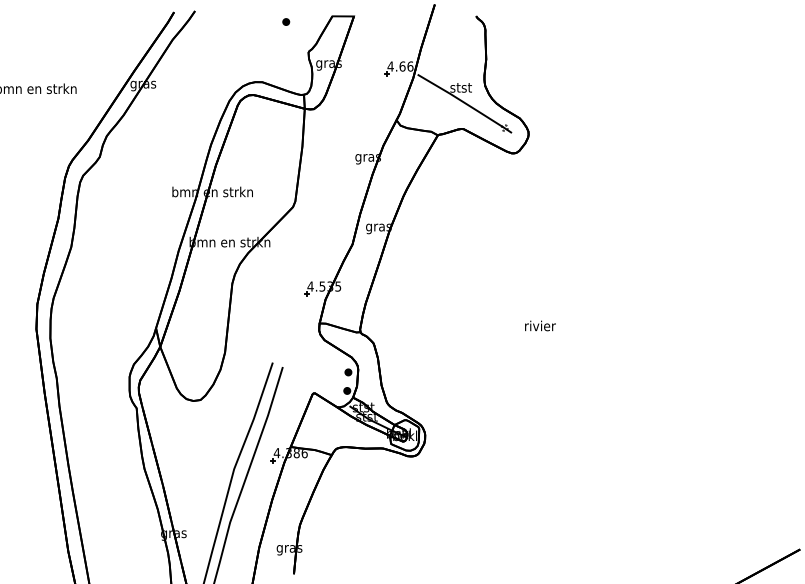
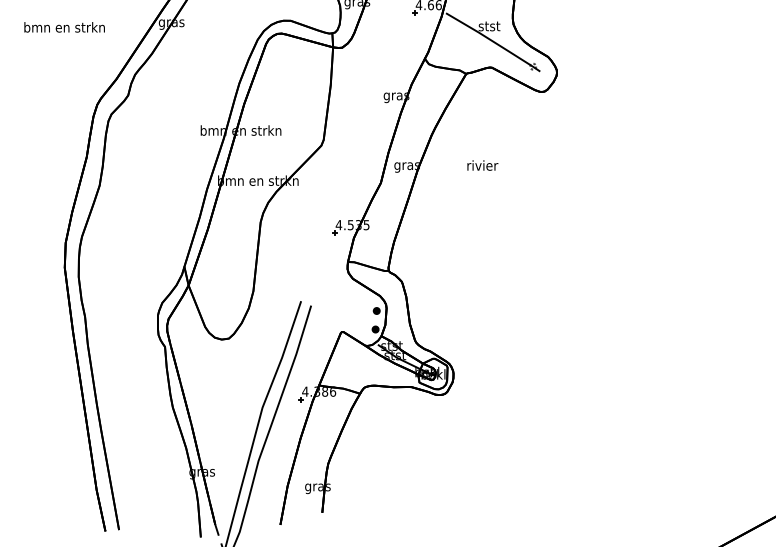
text: (540, 325) -> (482, 165), moved

